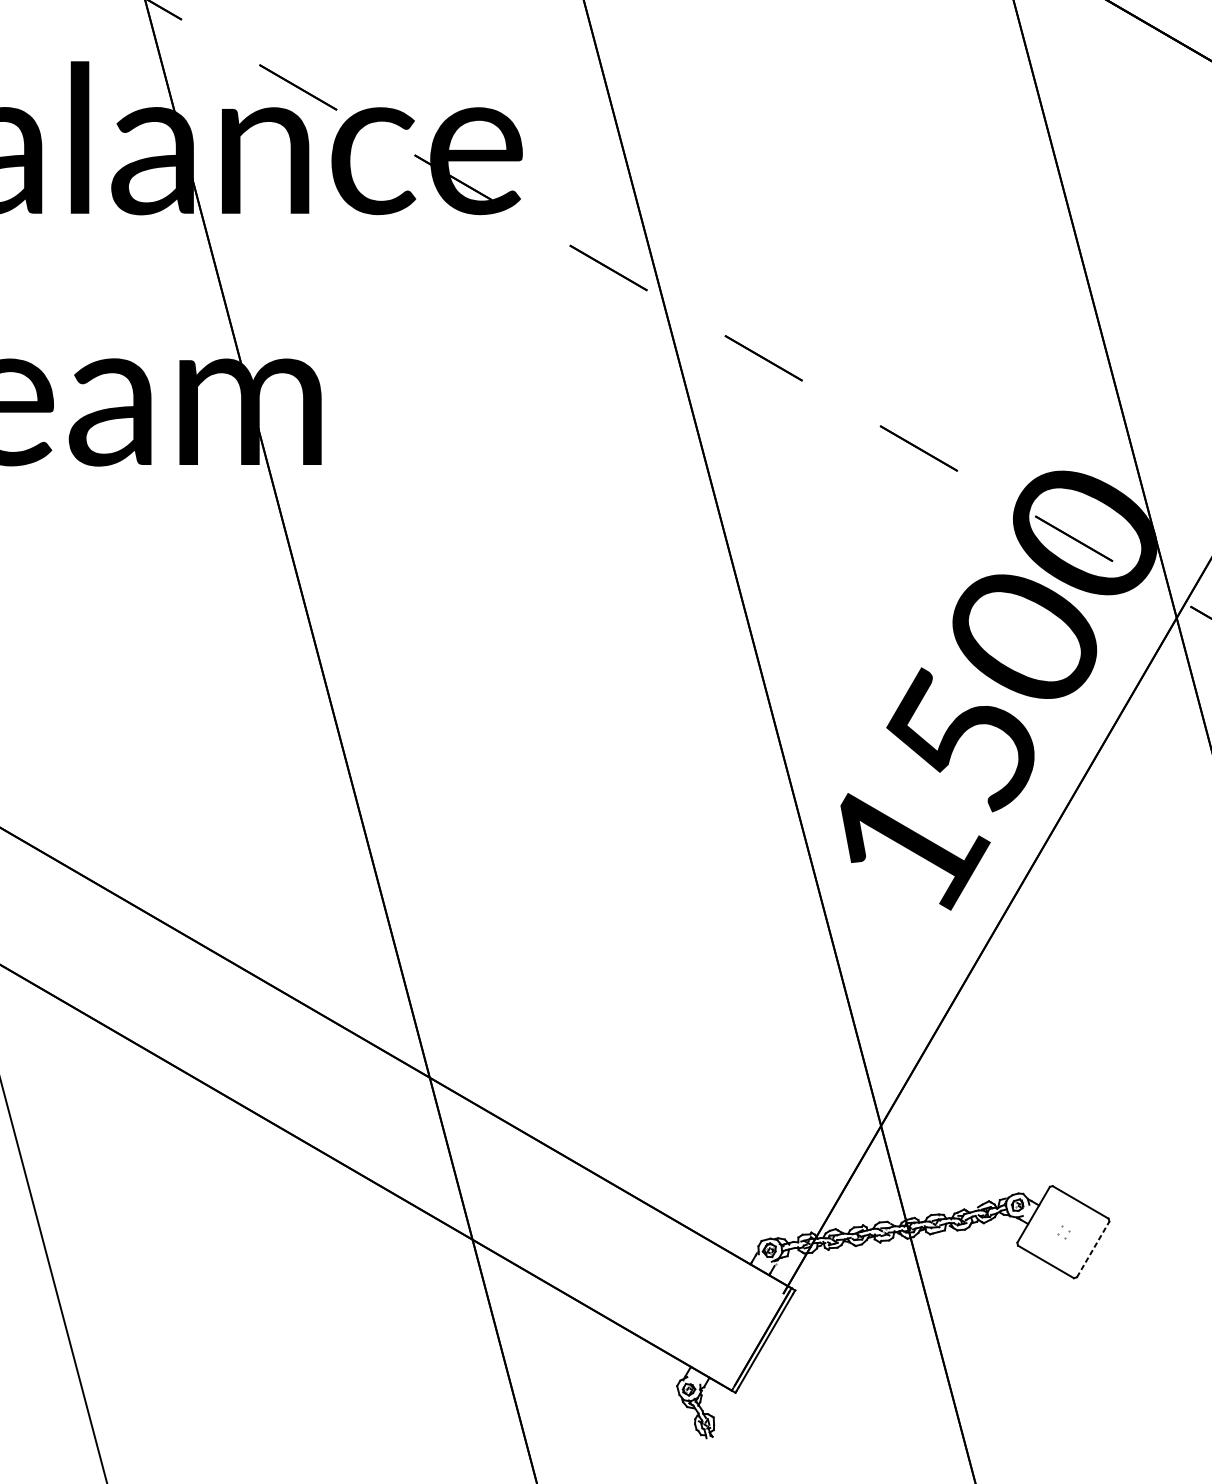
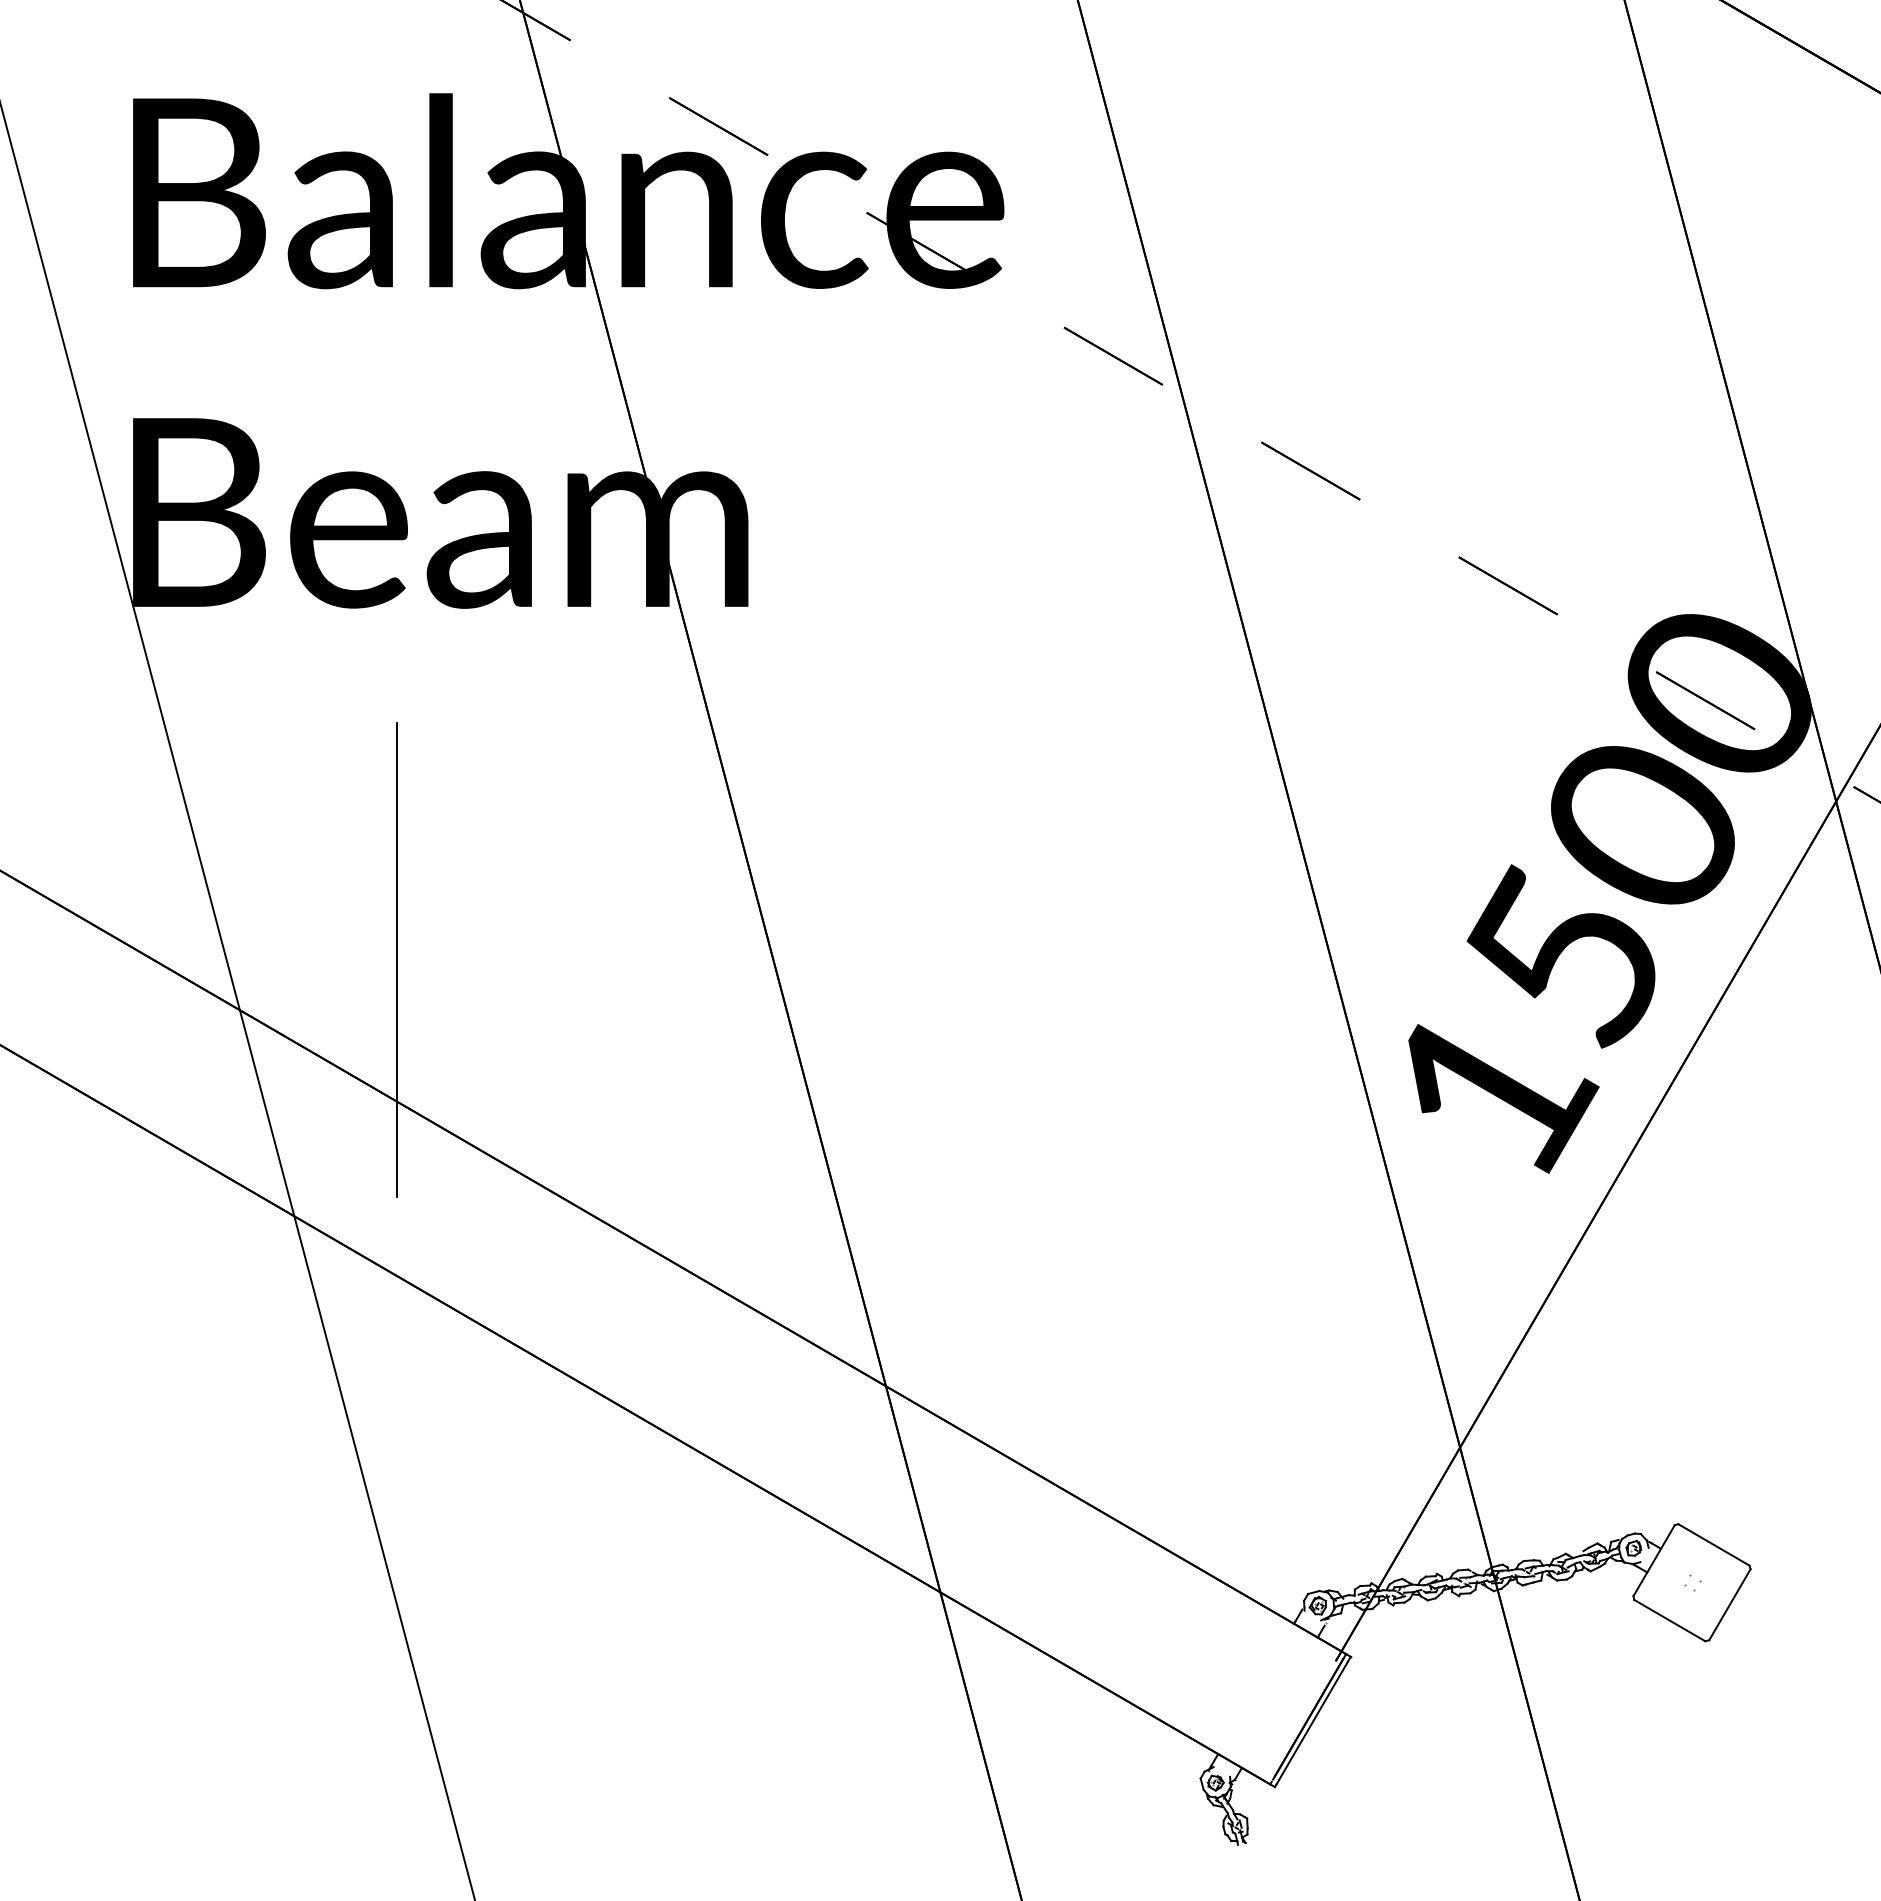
line: (45, 742) -> (396, 959), added
line: (1093, 1249) -> (1730, 1604), dashed -> solid

